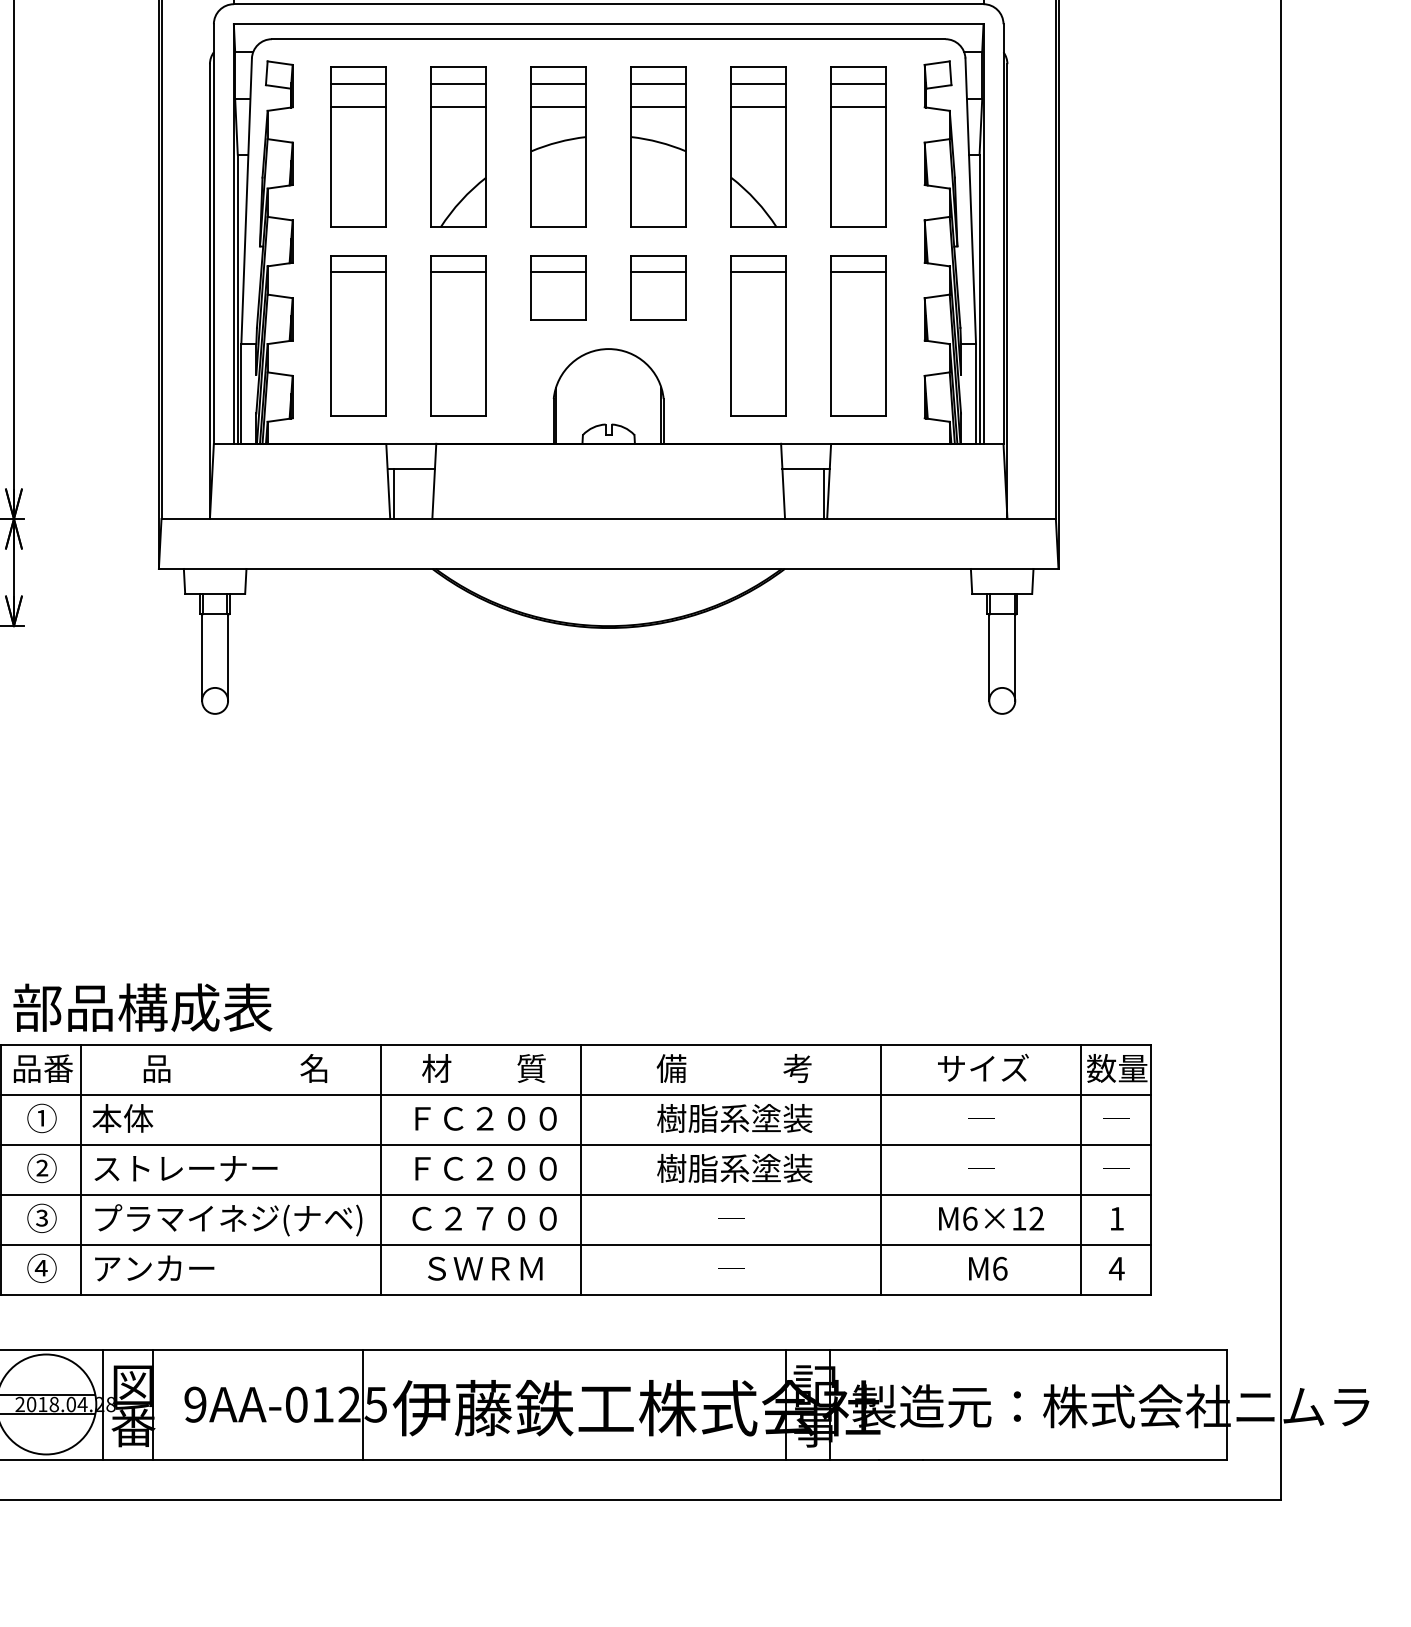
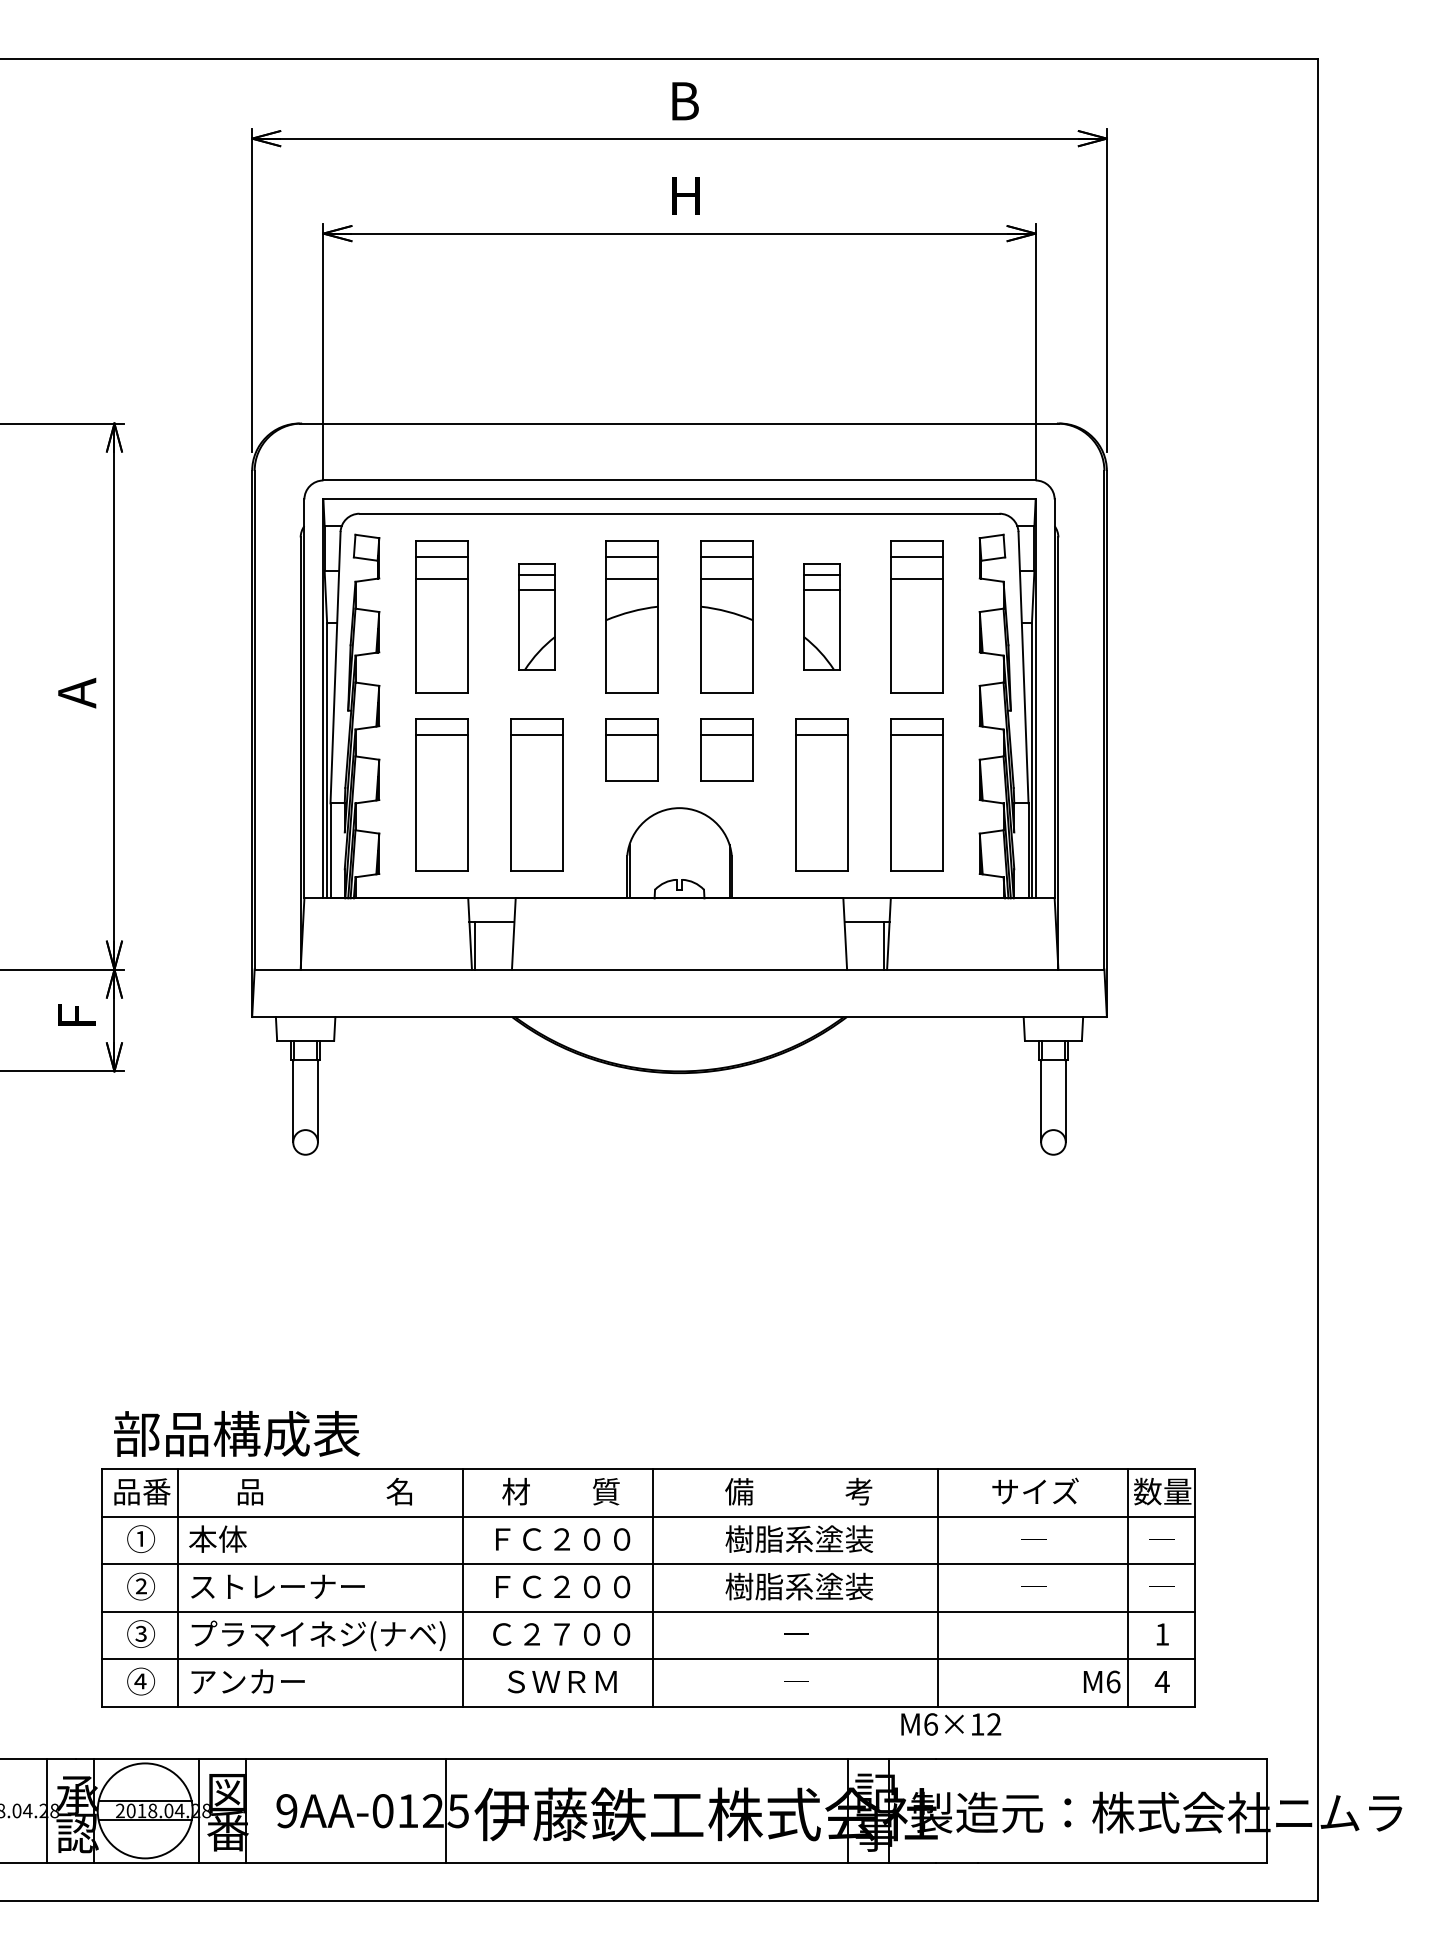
part: (458, 147) -> (536, 616), size x0.7
part: (758, 147) -> (821, 616), size x0.7
text: (991, 1218) -> (951, 1724), moved
text: (988, 1268) -> (1102, 1681), moved

